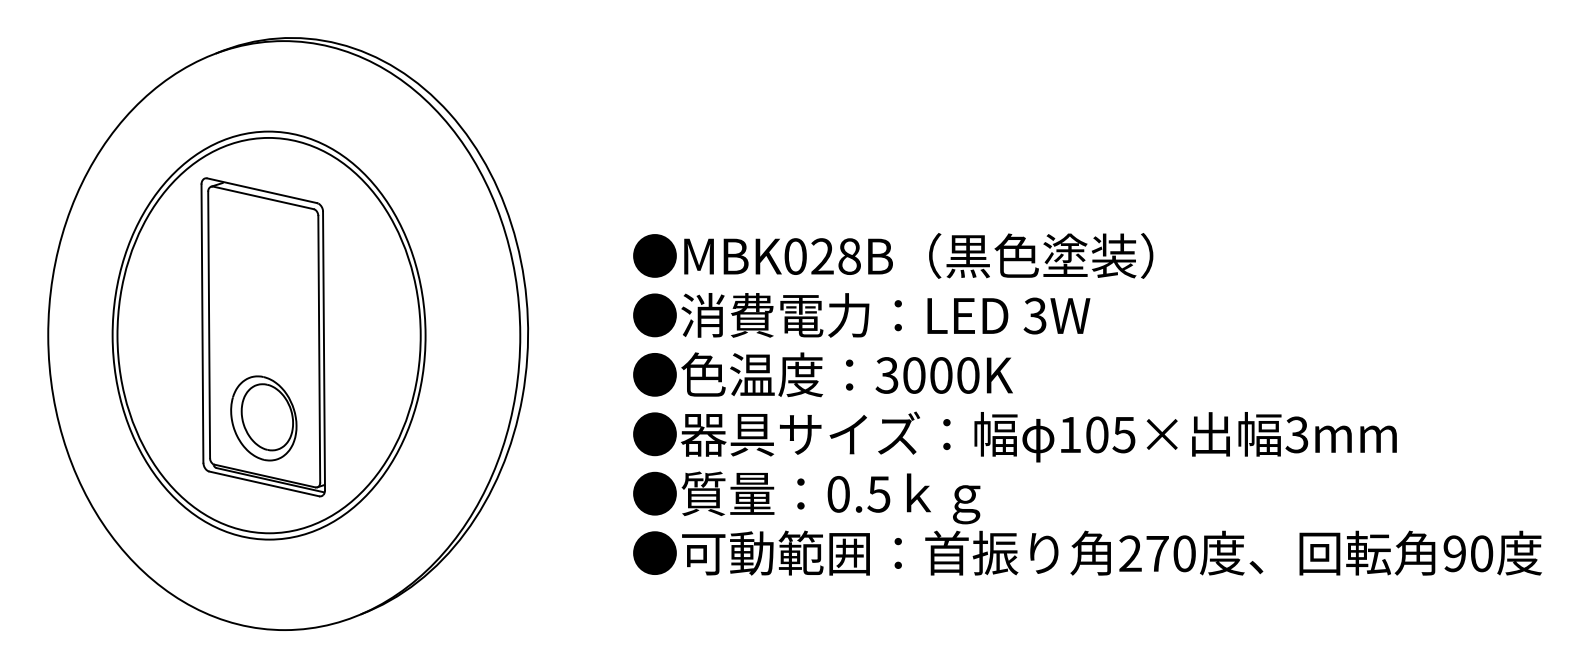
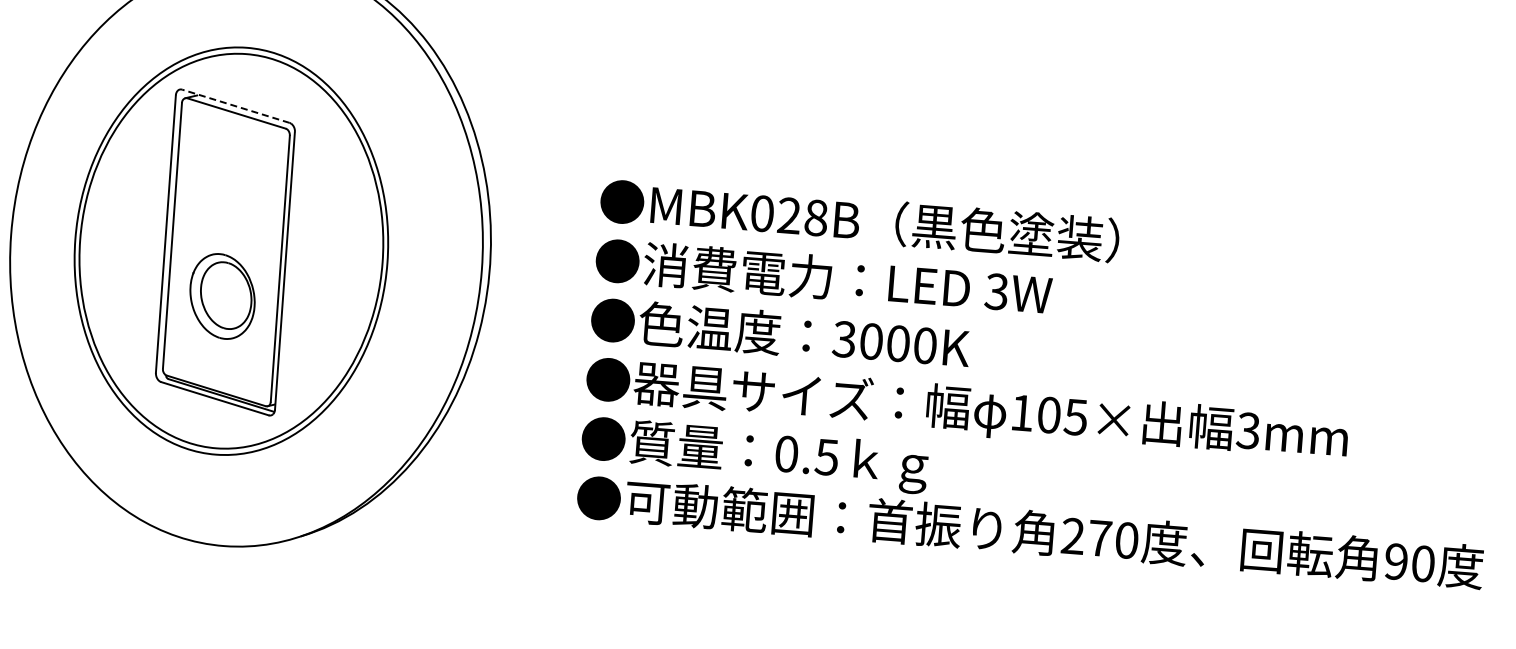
line: (261, 190) -> (235, 105), solid -> dashed
part: (263, 418) -> (222, 296), moved

